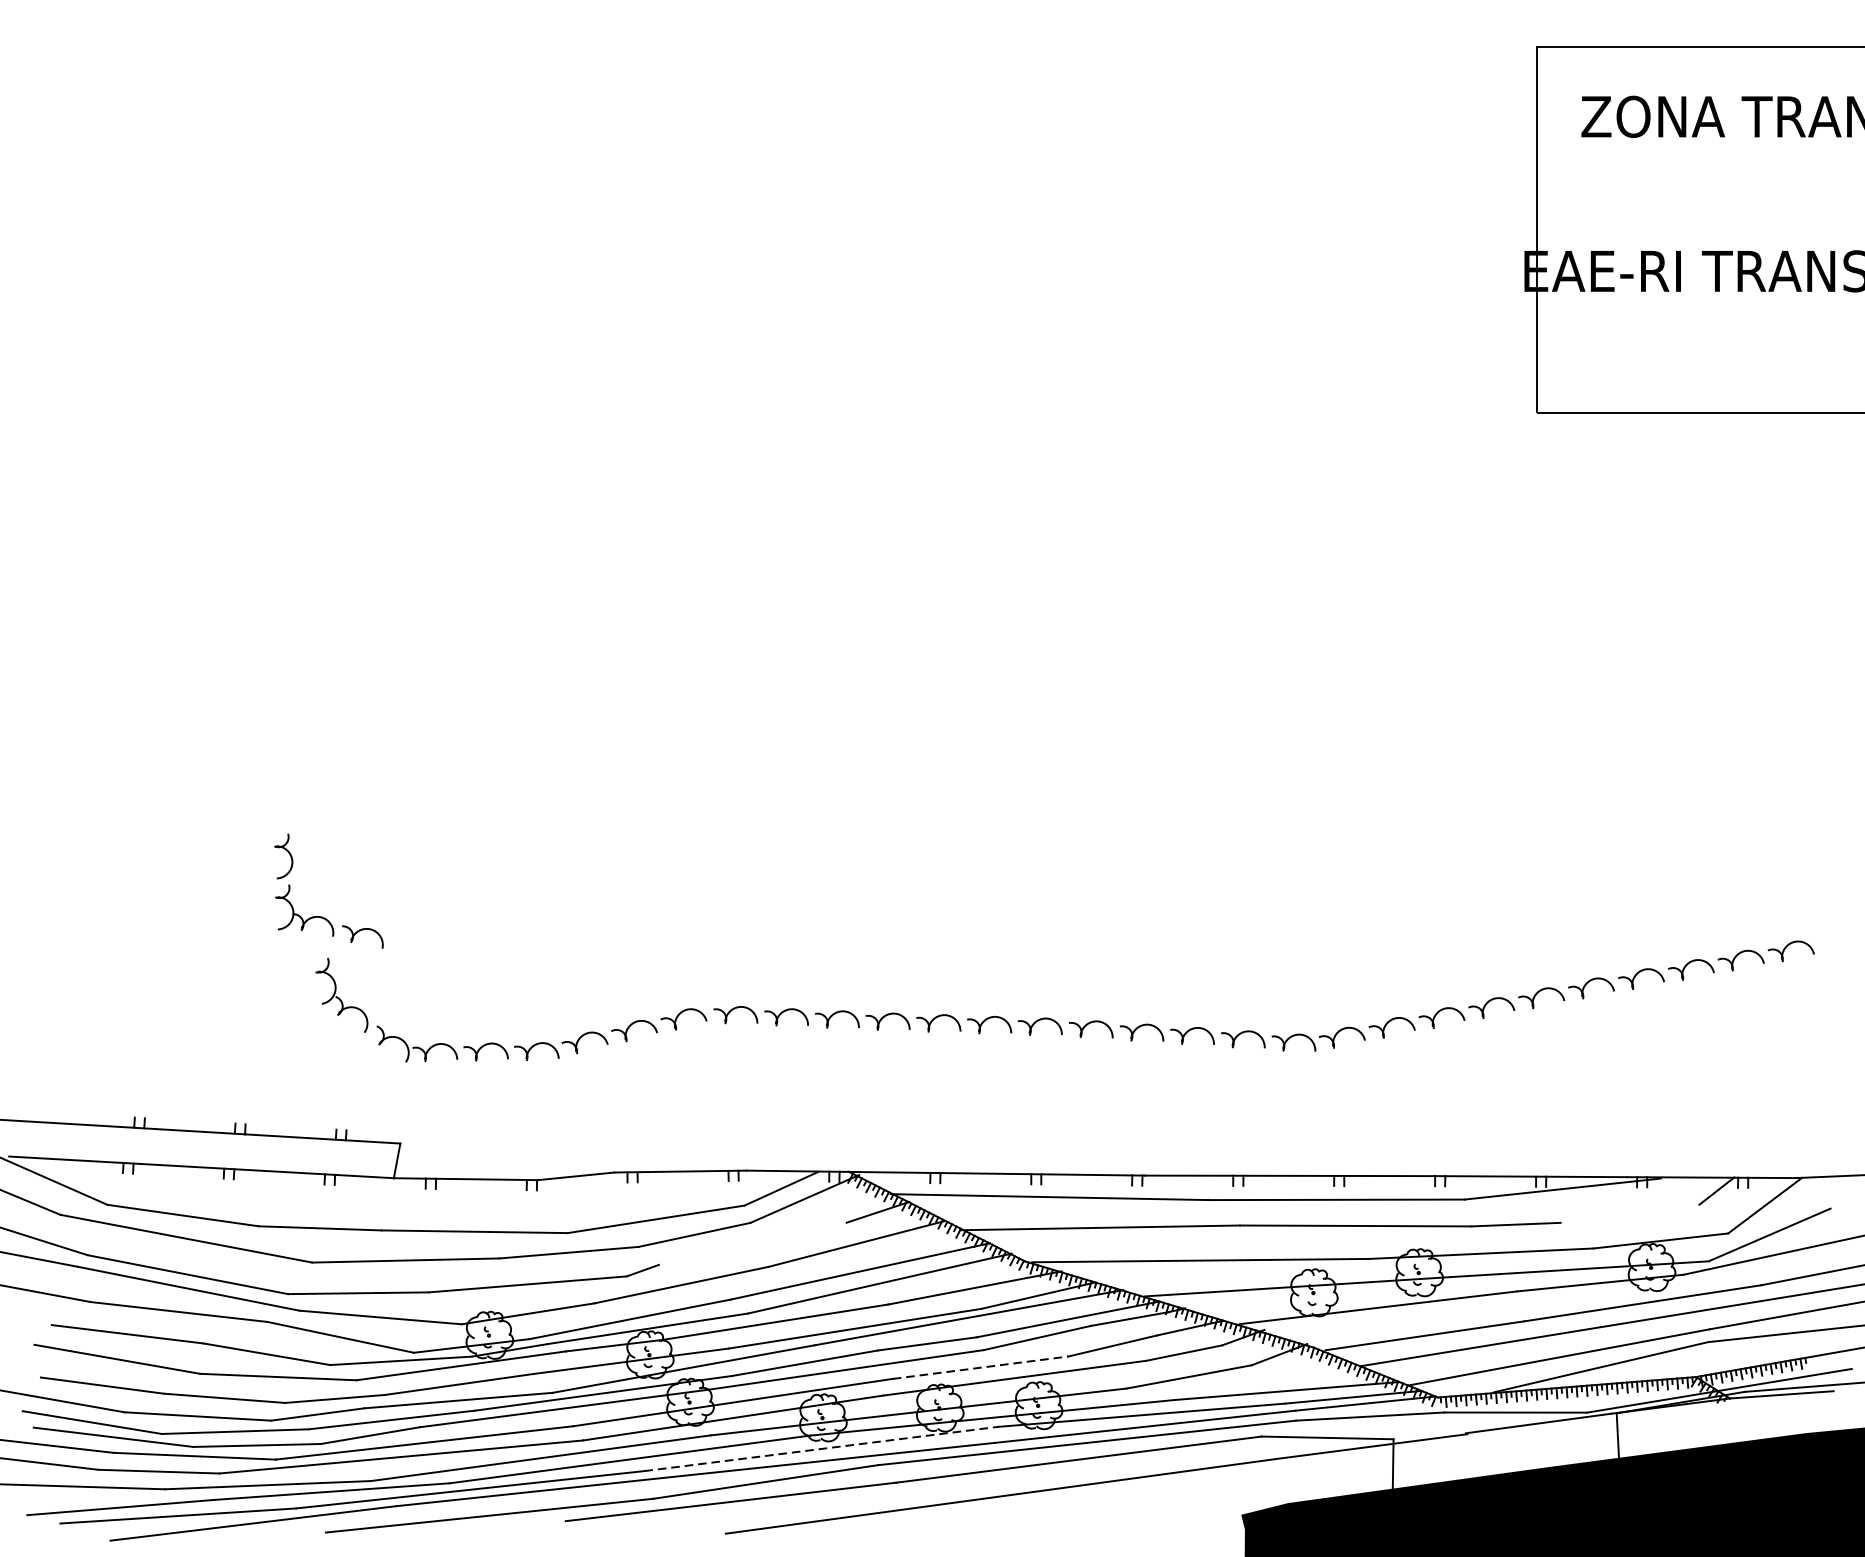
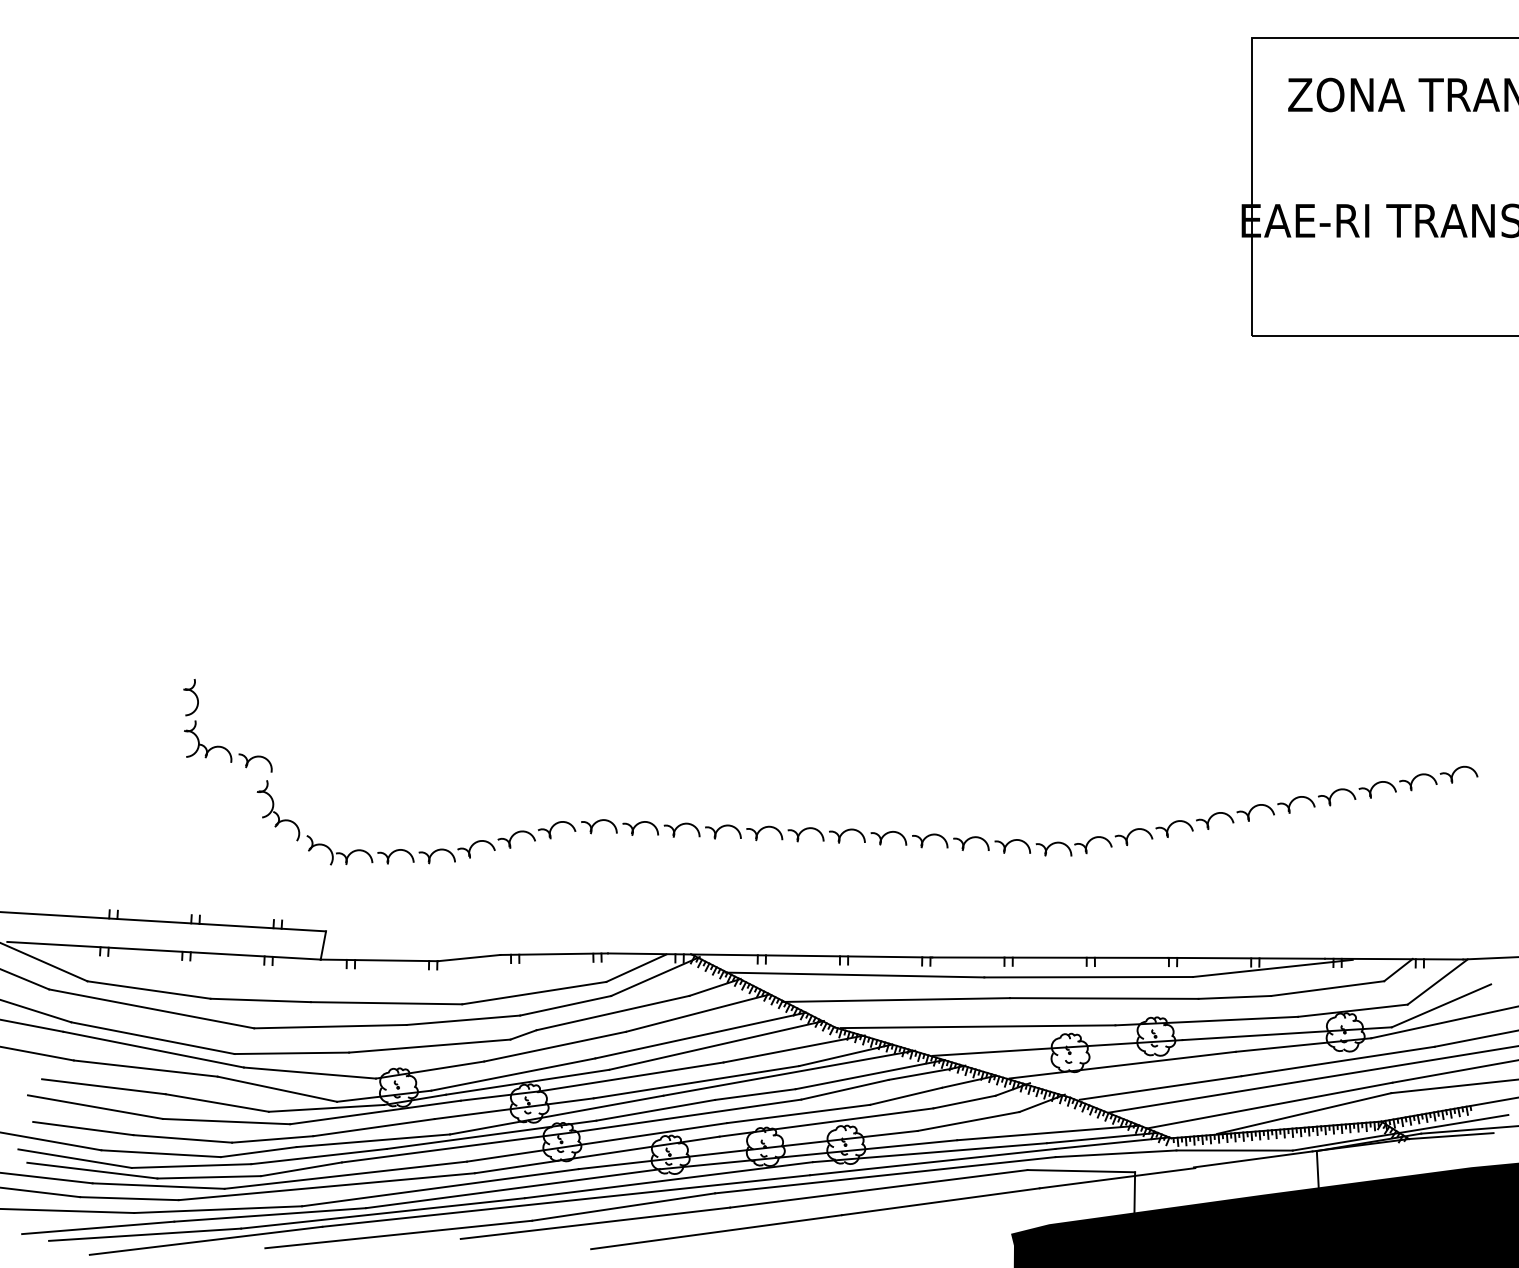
part: (323, 916) -> (223, 746), moved
line: (1629, 1213) -> (1327, 988), added
line: (752, 1243) -> (612, 1012), added
line: (981, 1367) -> (799, 1113), dashed -> solid
line: (822, 1449) -> (669, 1180), dashed -> solid

